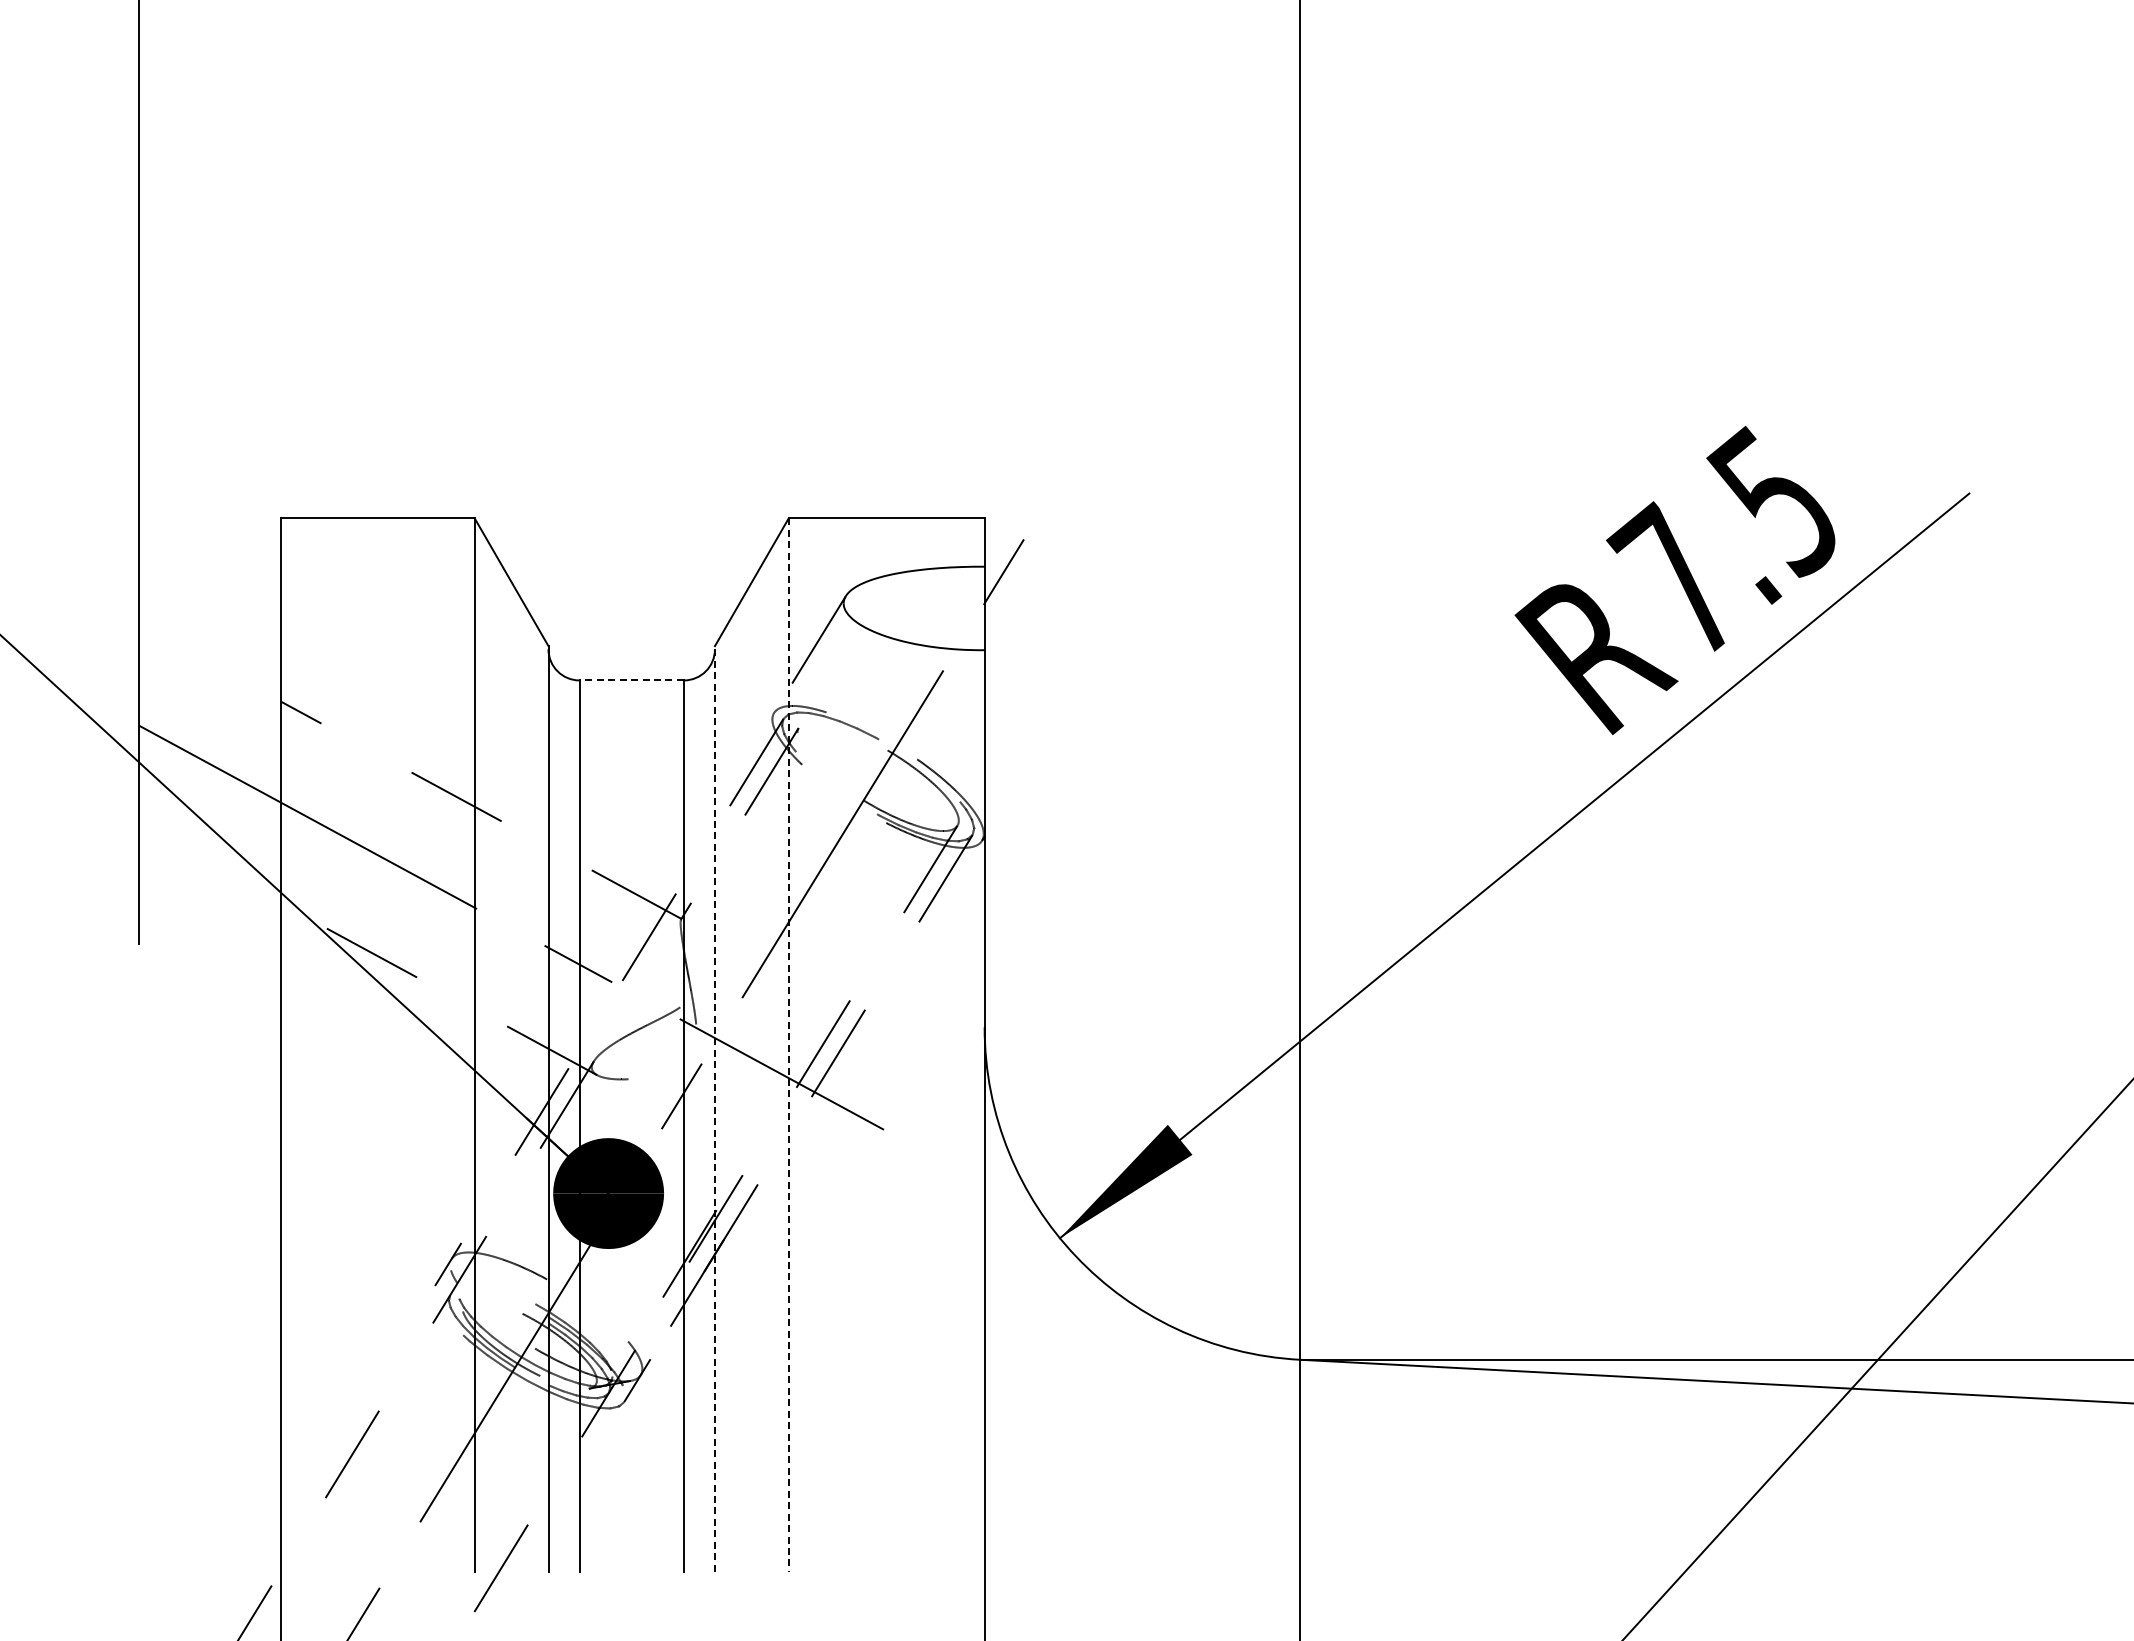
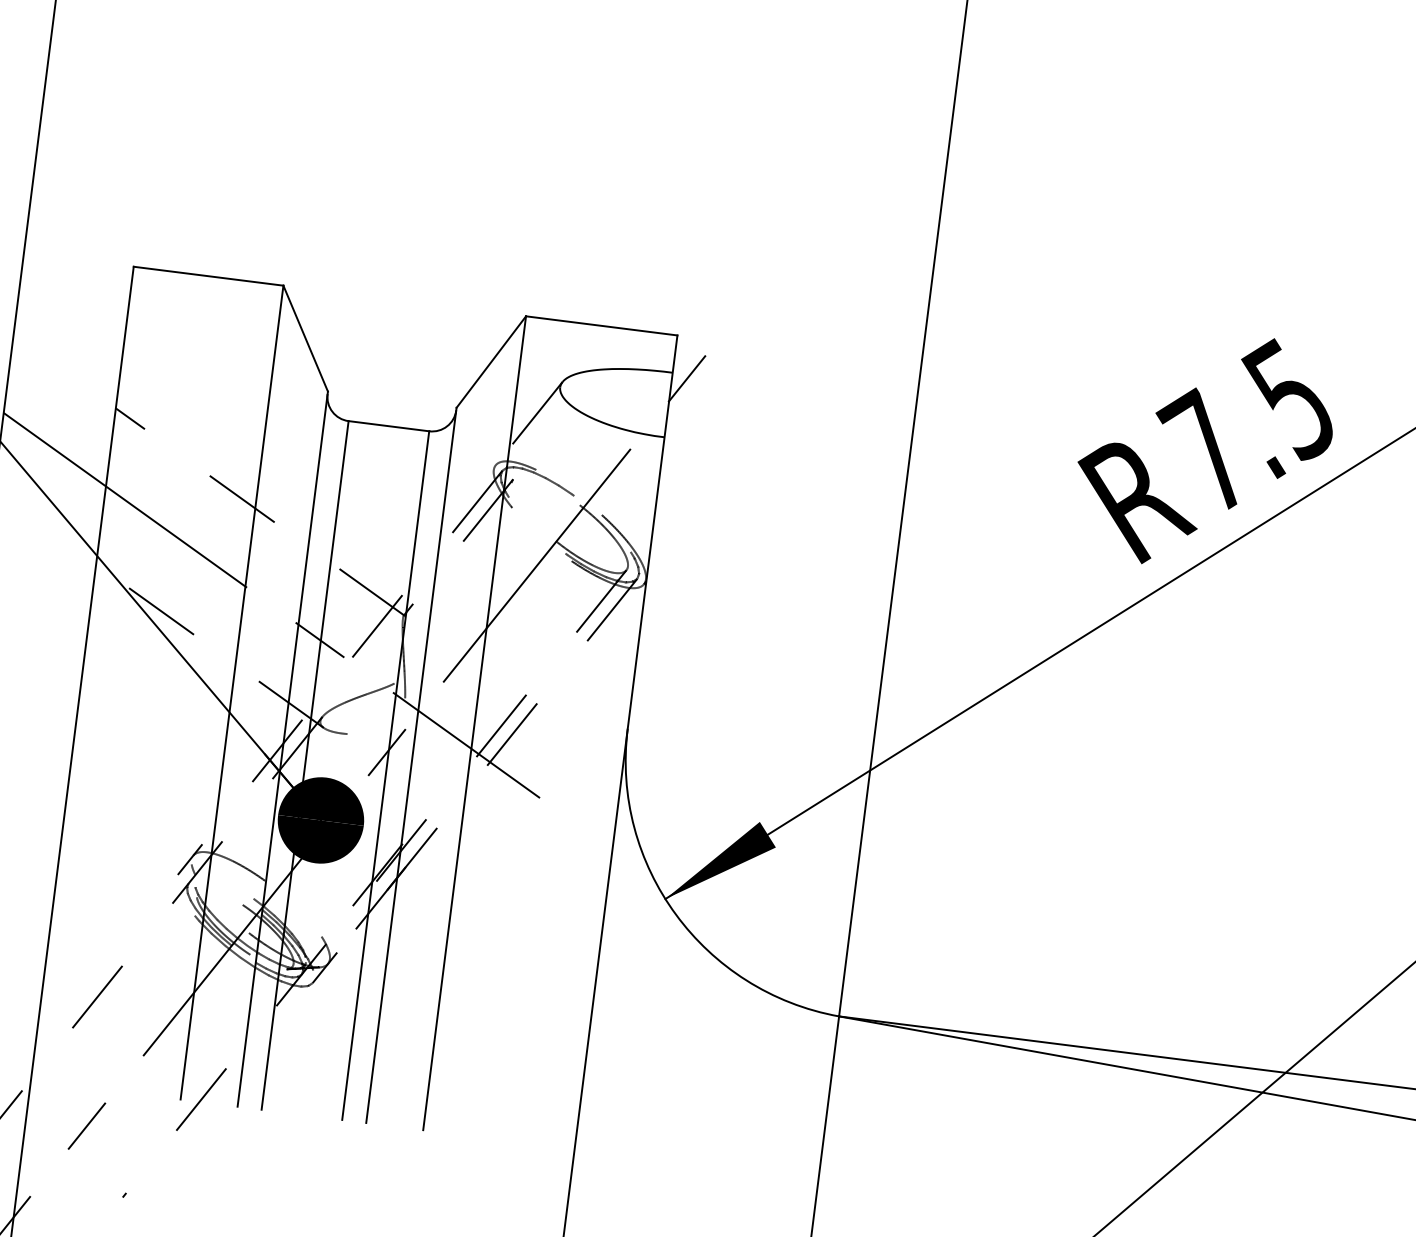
line: (631, 680) -> (388, 426), dashed -> solid
line: (788, 1045) -> (474, 723), dashed -> solid
line: (714, 1108) -> (411, 765), dashed -> solid

